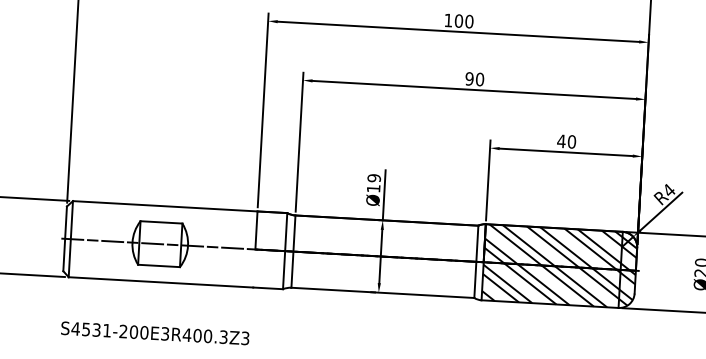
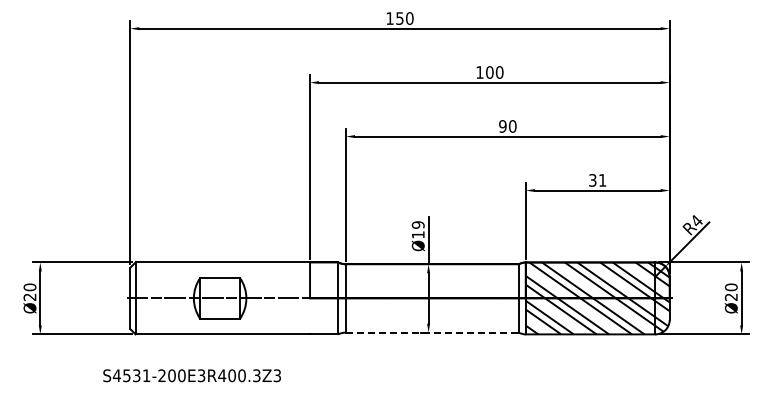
text: (566, 141) -> (597, 180), 40 -> 31
line: (382, 292) -> (432, 332), solid -> dashed
text: (154, 333) -> (191, 375), moved

